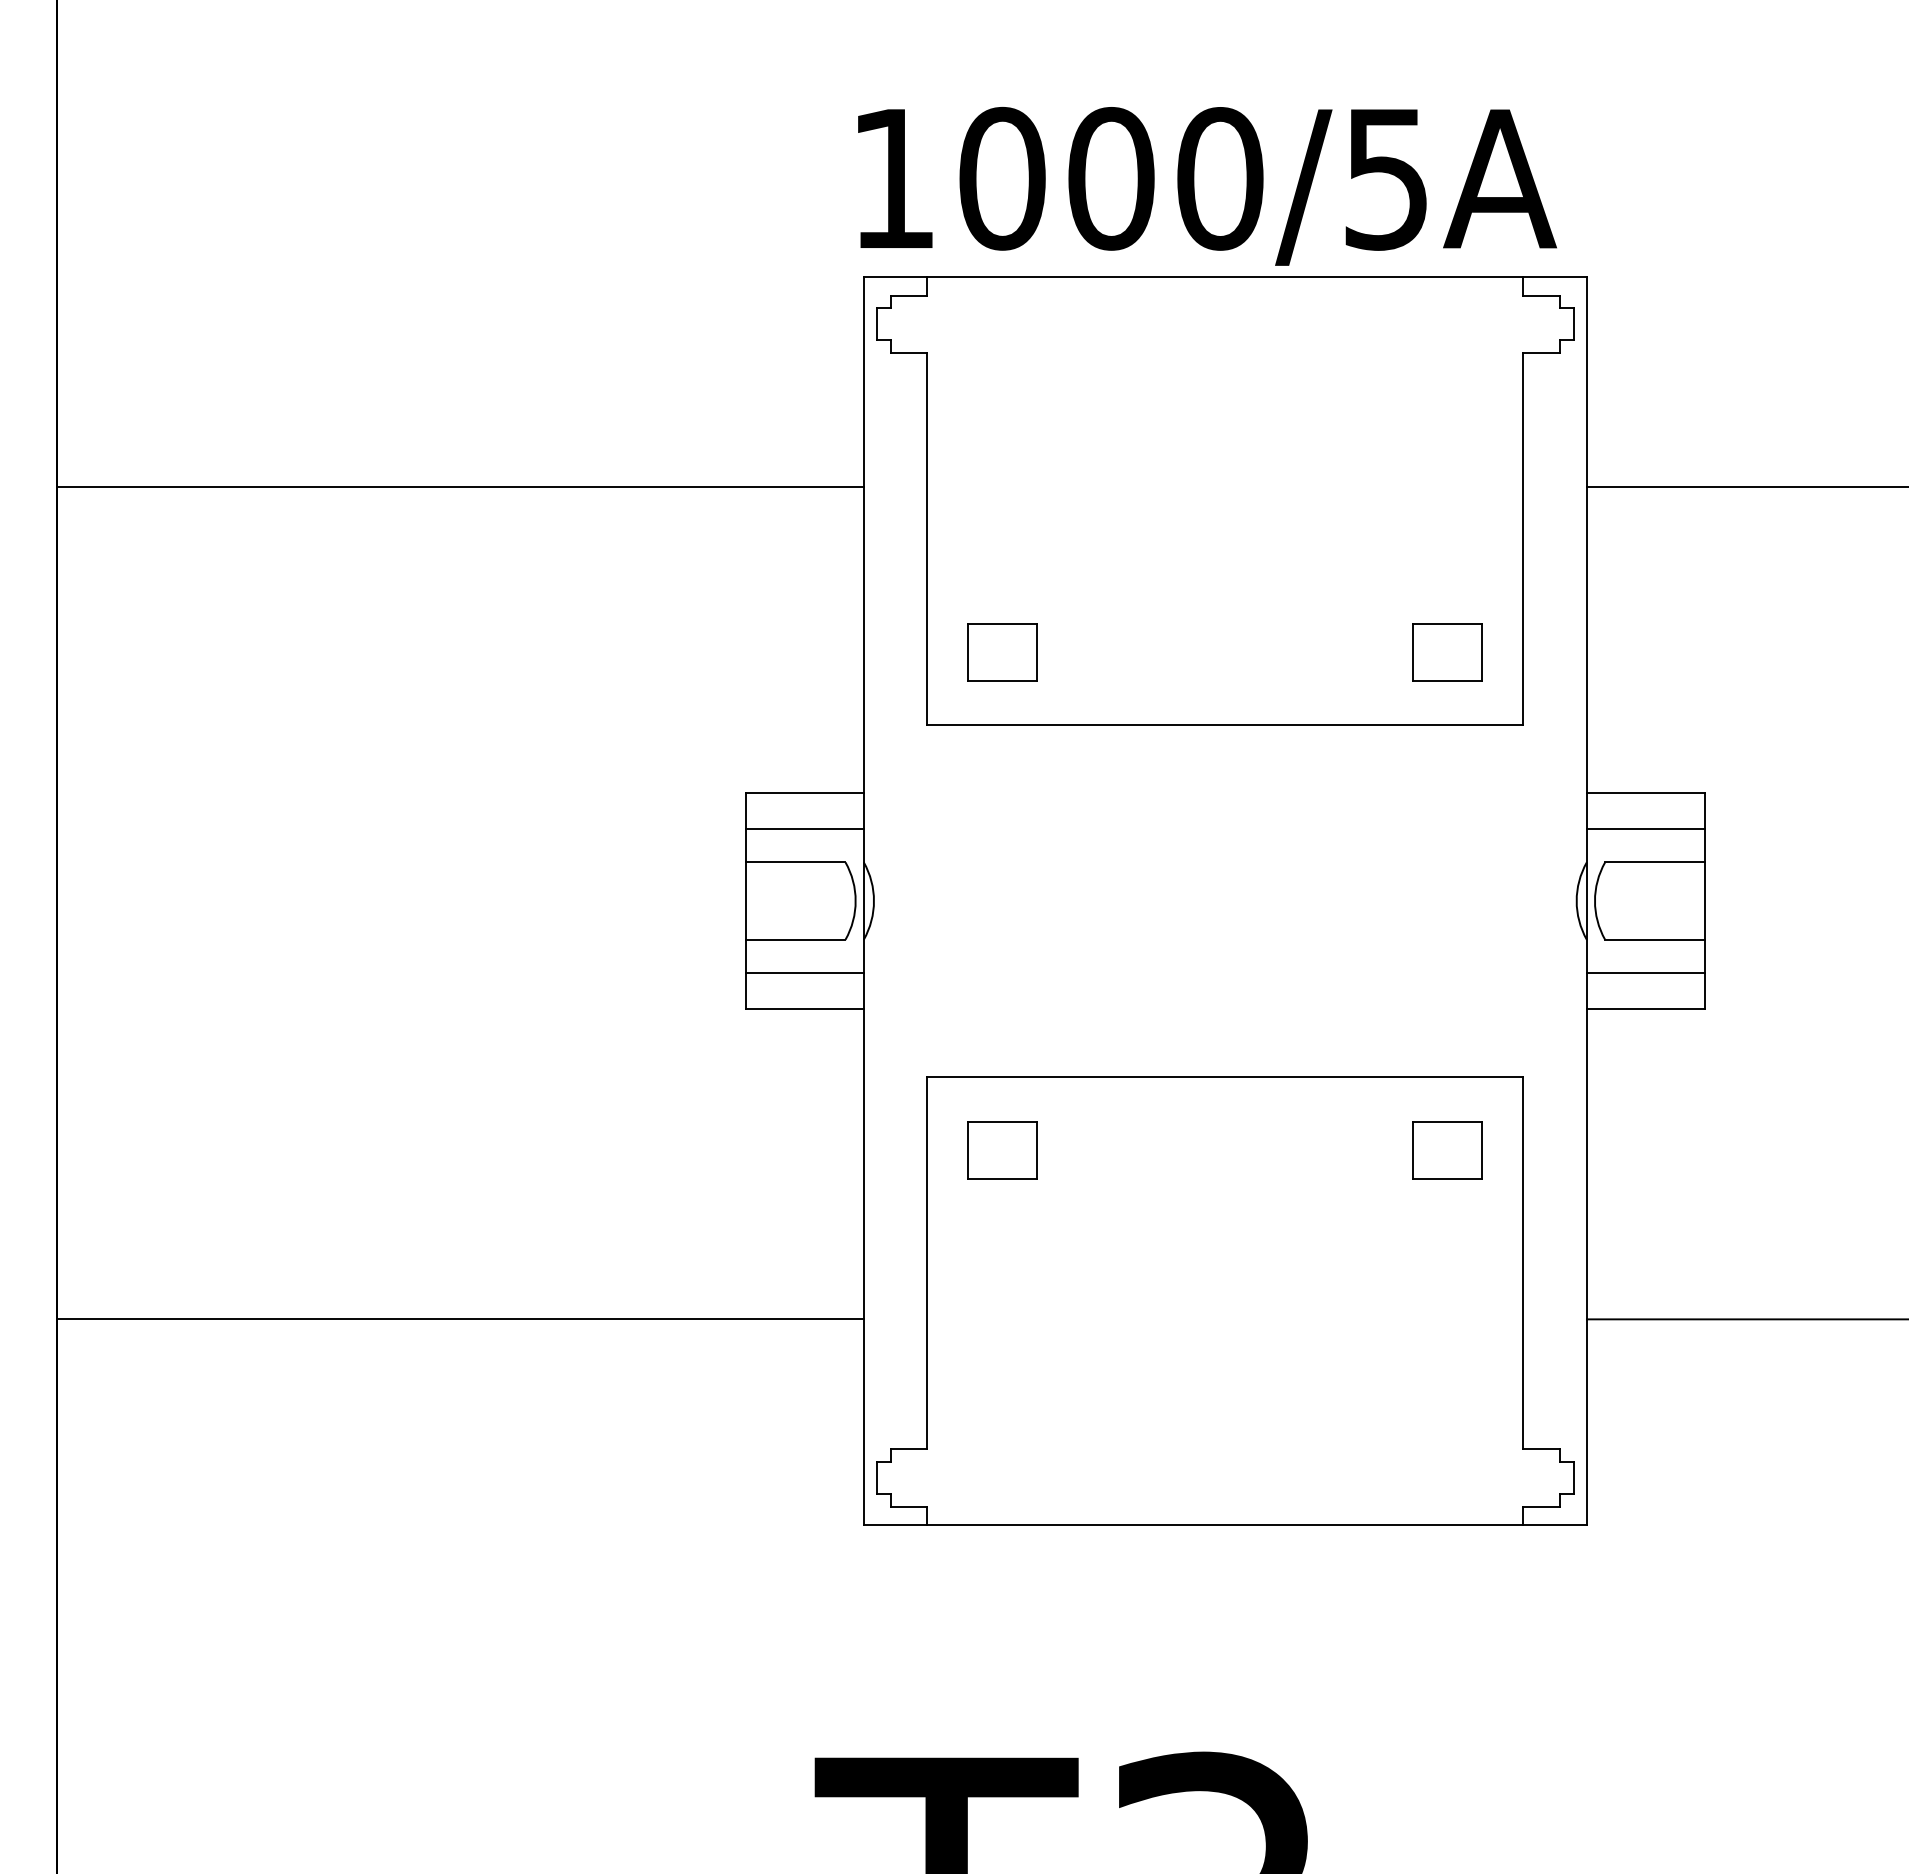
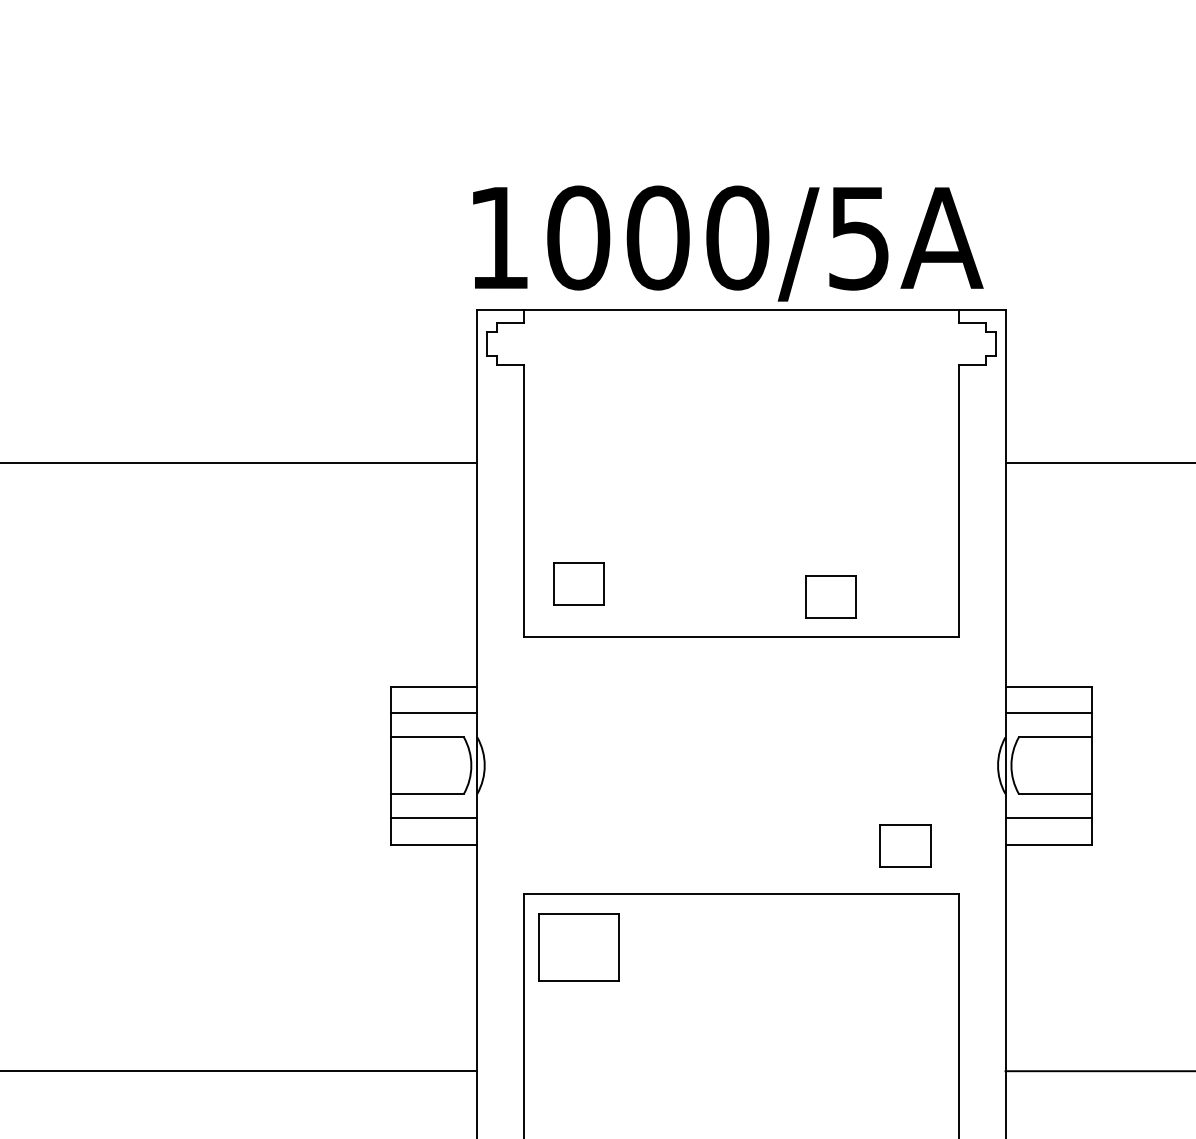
part: (1447, 652) -> (830, 597), moved
part: (1002, 1150) -> (578, 947), size x1.6
part: (1447, 1150) -> (905, 846), moved

